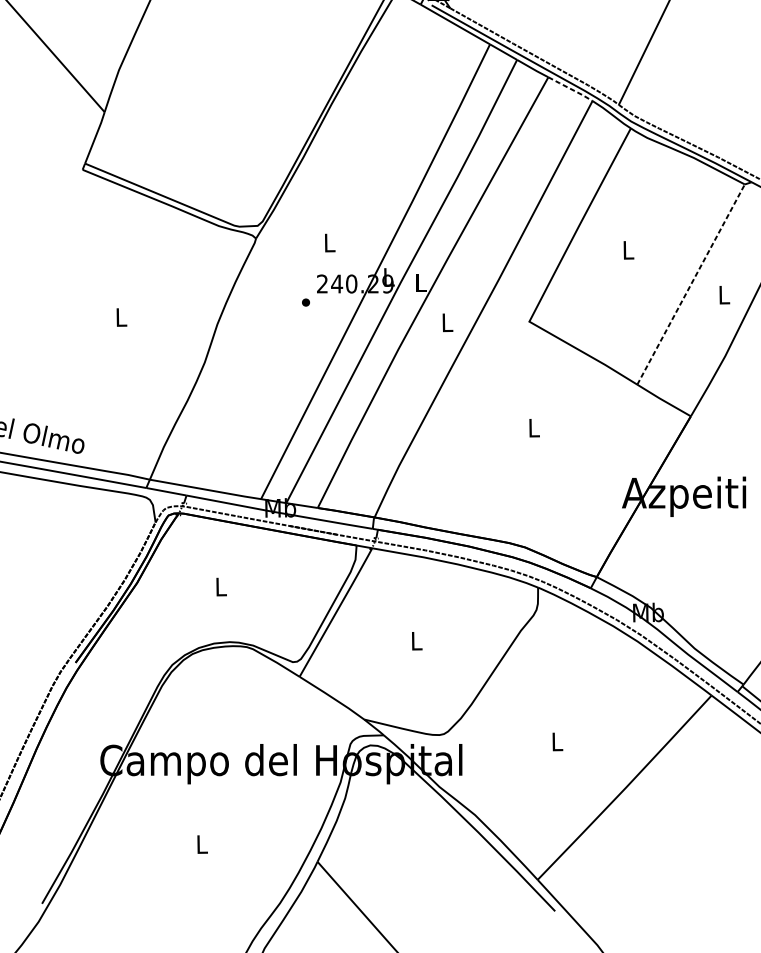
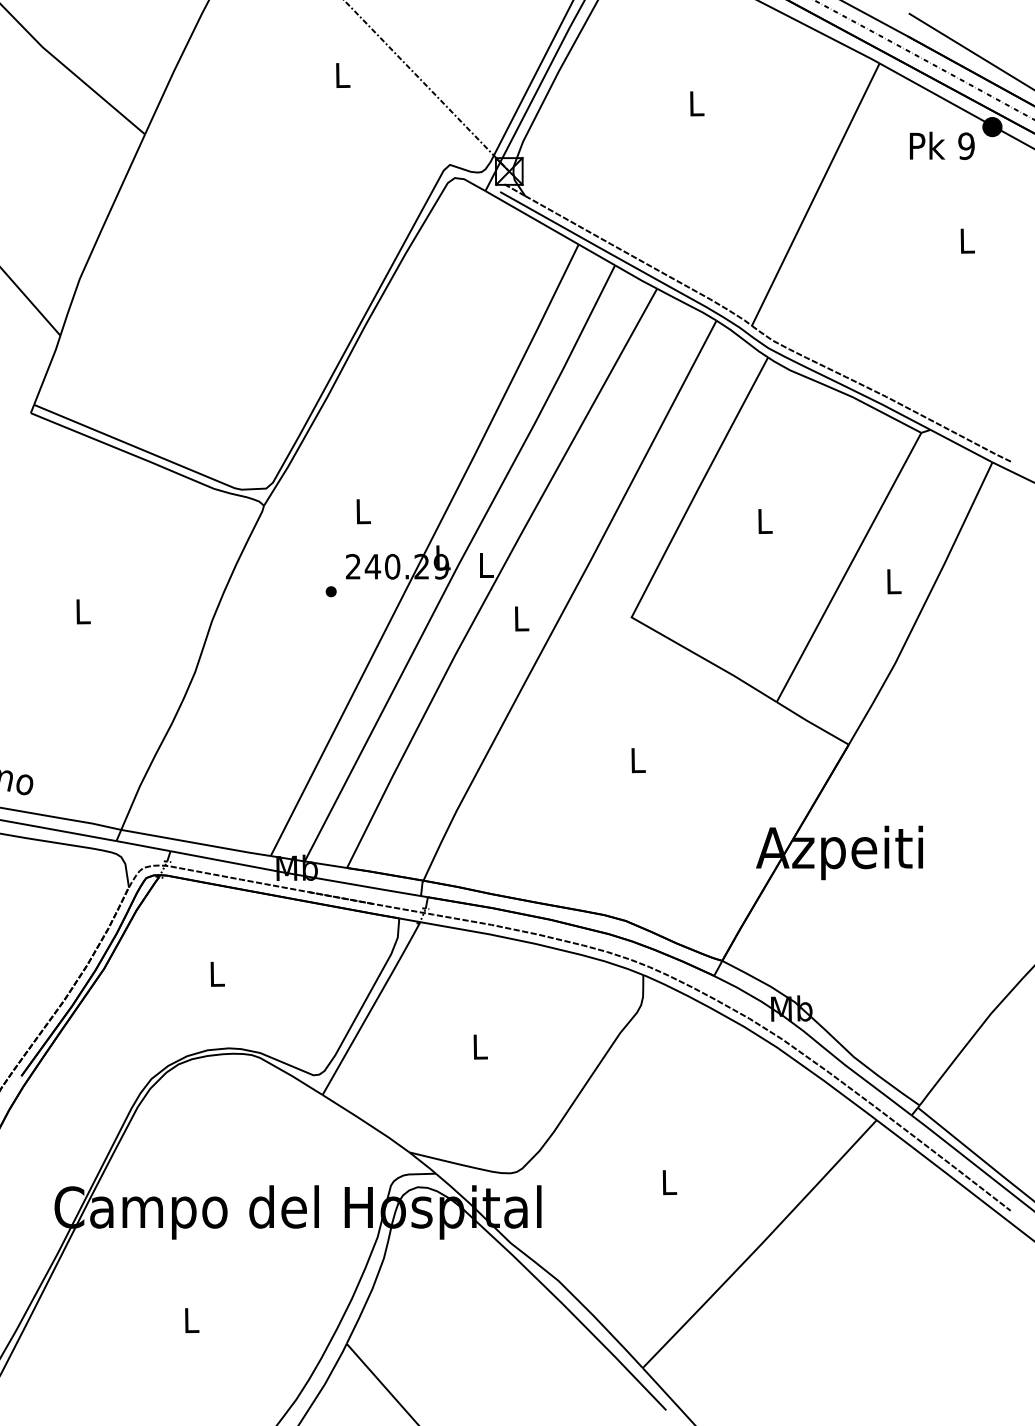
line: (570, 89) -> (687, 304), dashed -> solid
line: (691, 284) -> (849, 567), dashed -> solid

